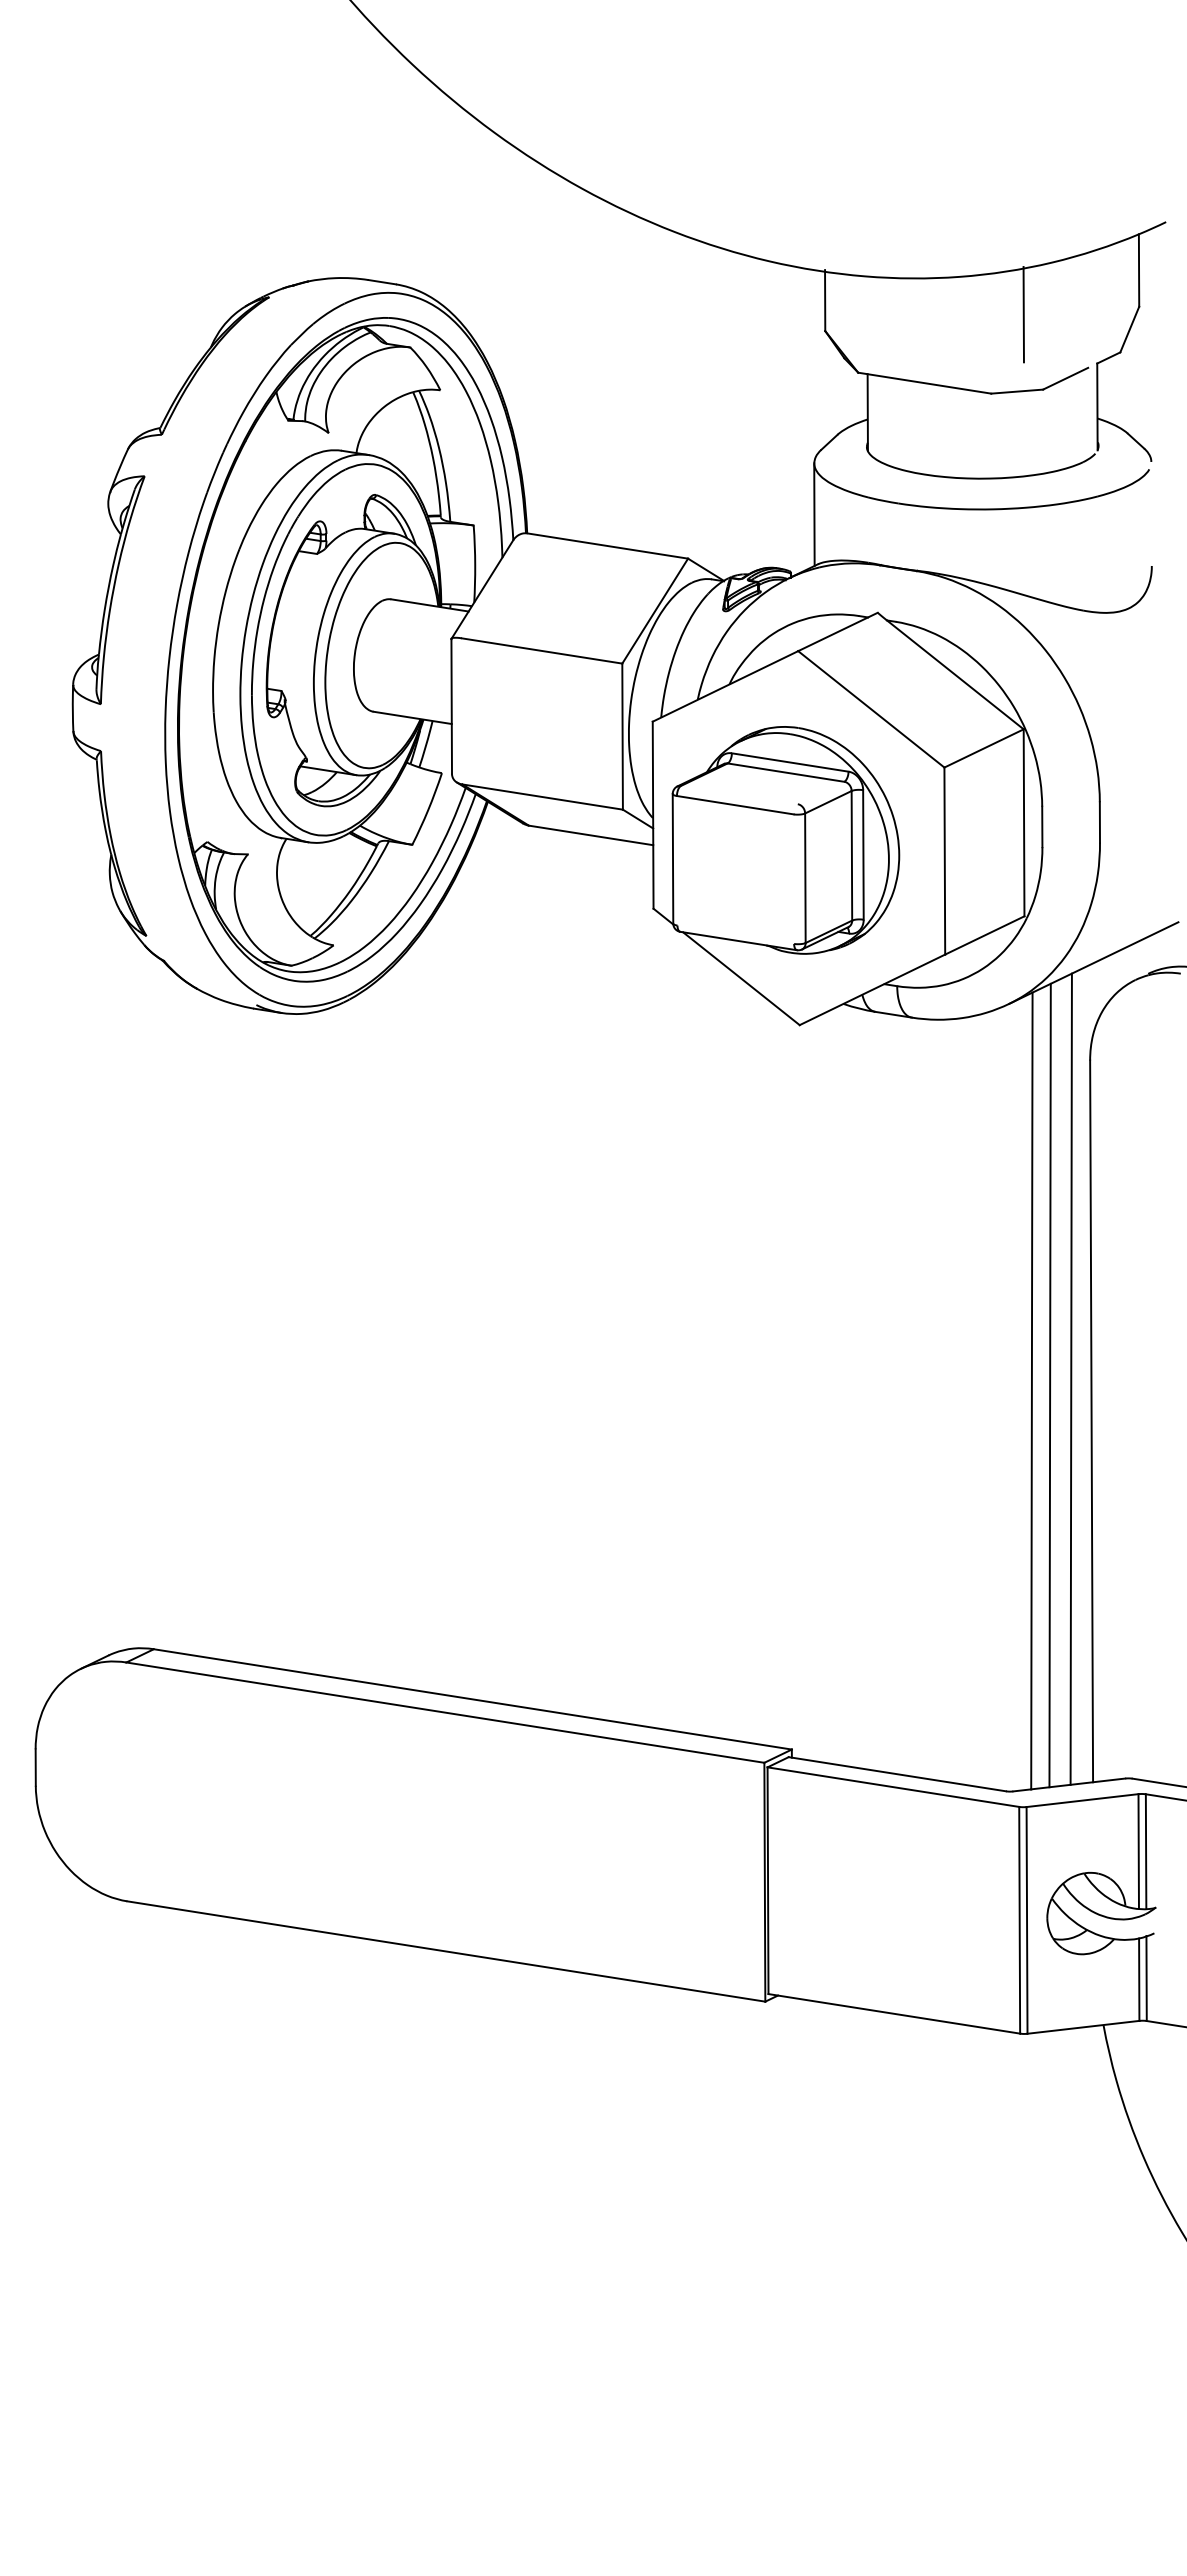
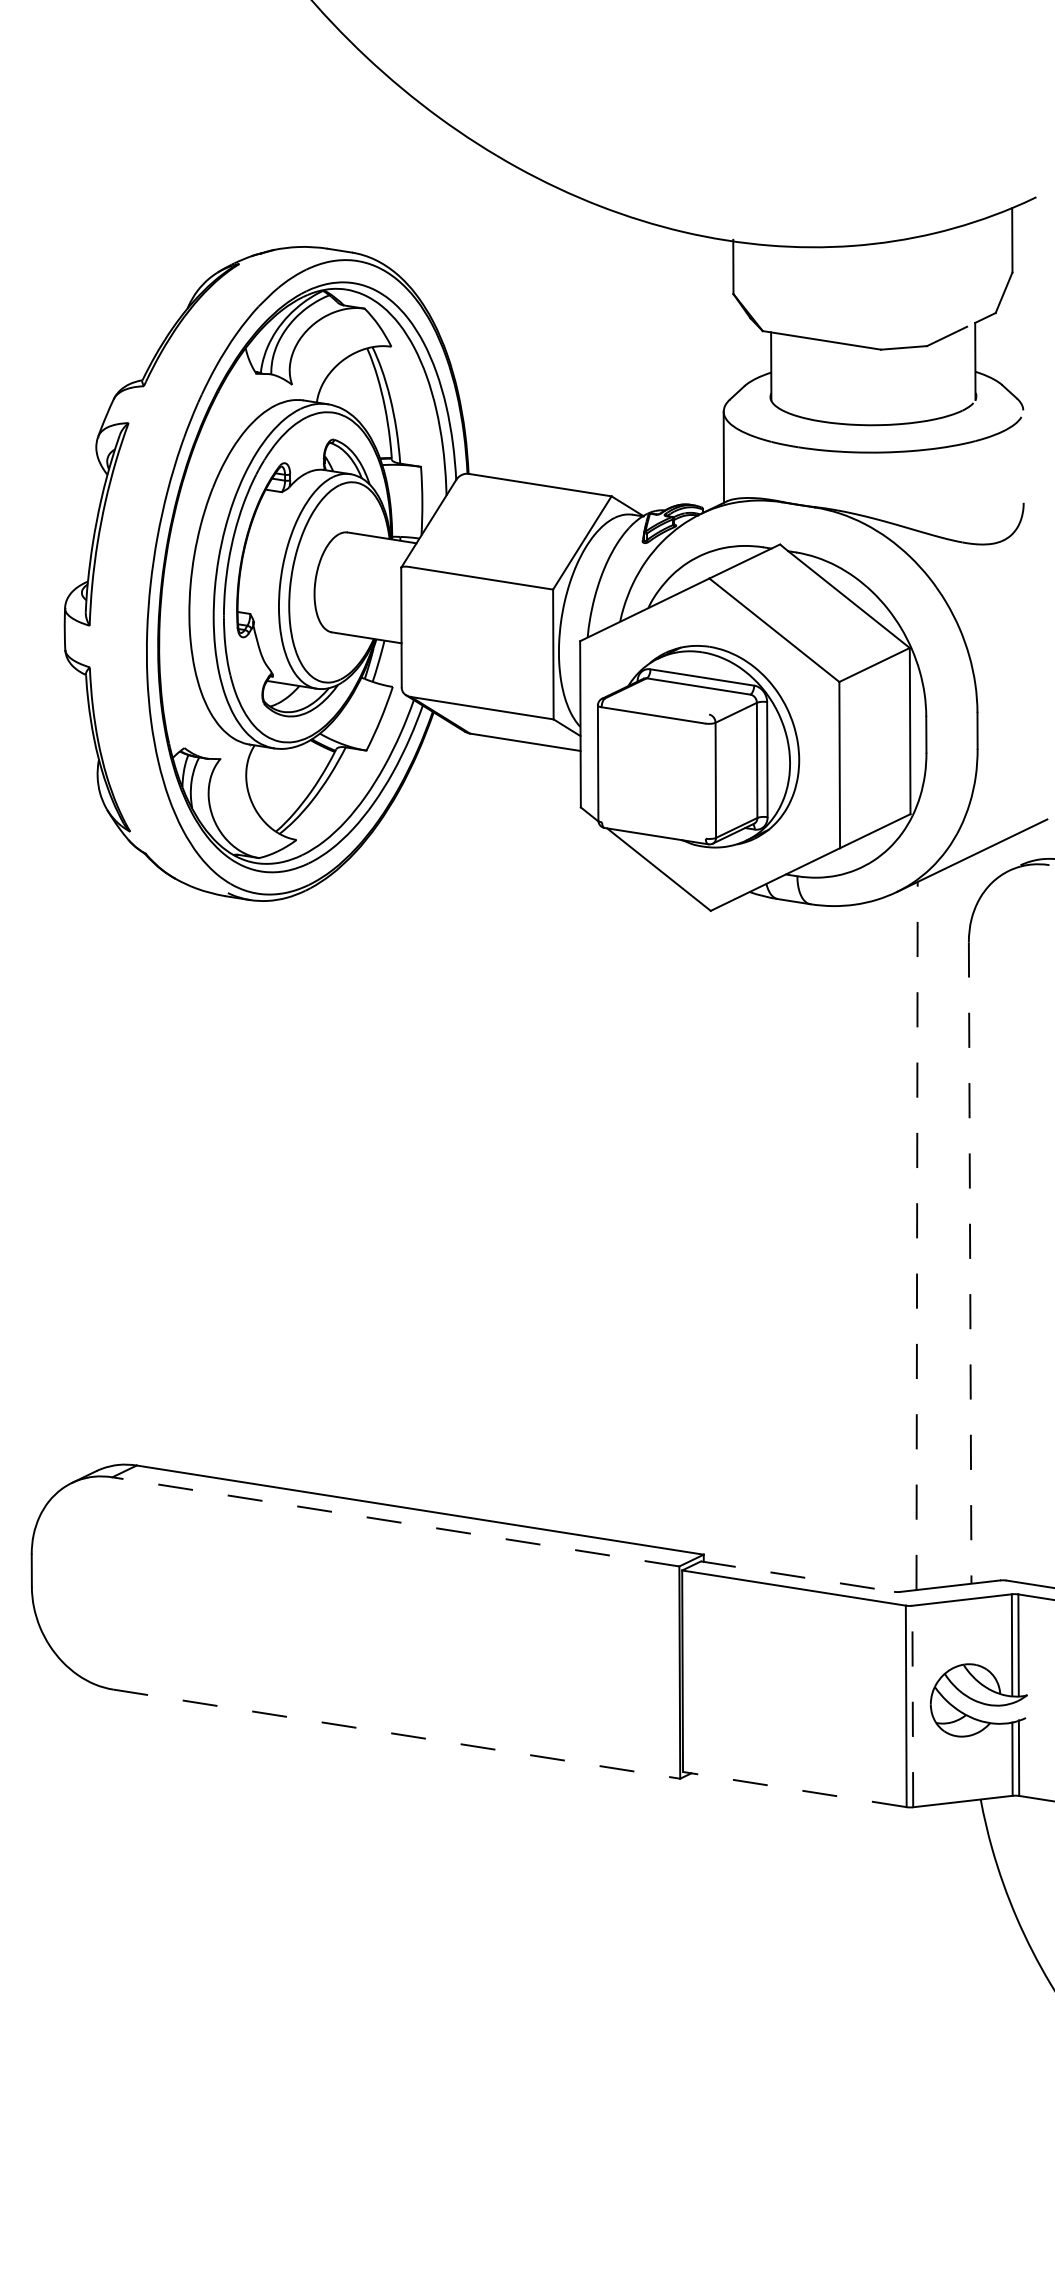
line: (1023, 314) -> (909, 279), removed
line: (1070, 1378) -> (951, 1224), removed
line: (1049, 1385) -> (932, 1231), removed
line: (1031, 1390) -> (916, 1235), solid -> dashed
line: (1091, 1421) -> (970, 1263), solid -> dashed
line: (445, 1712) -> (395, 1521), solid -> dashed
line: (897, 1774) -> (797, 1576), solid -> dashed
line: (1027, 1919) -> (913, 1705), solid -> dashed
line: (446, 1951) -> (396, 1734), solid -> dashed
line: (893, 2013) -> (794, 1789), solid -> dashed

